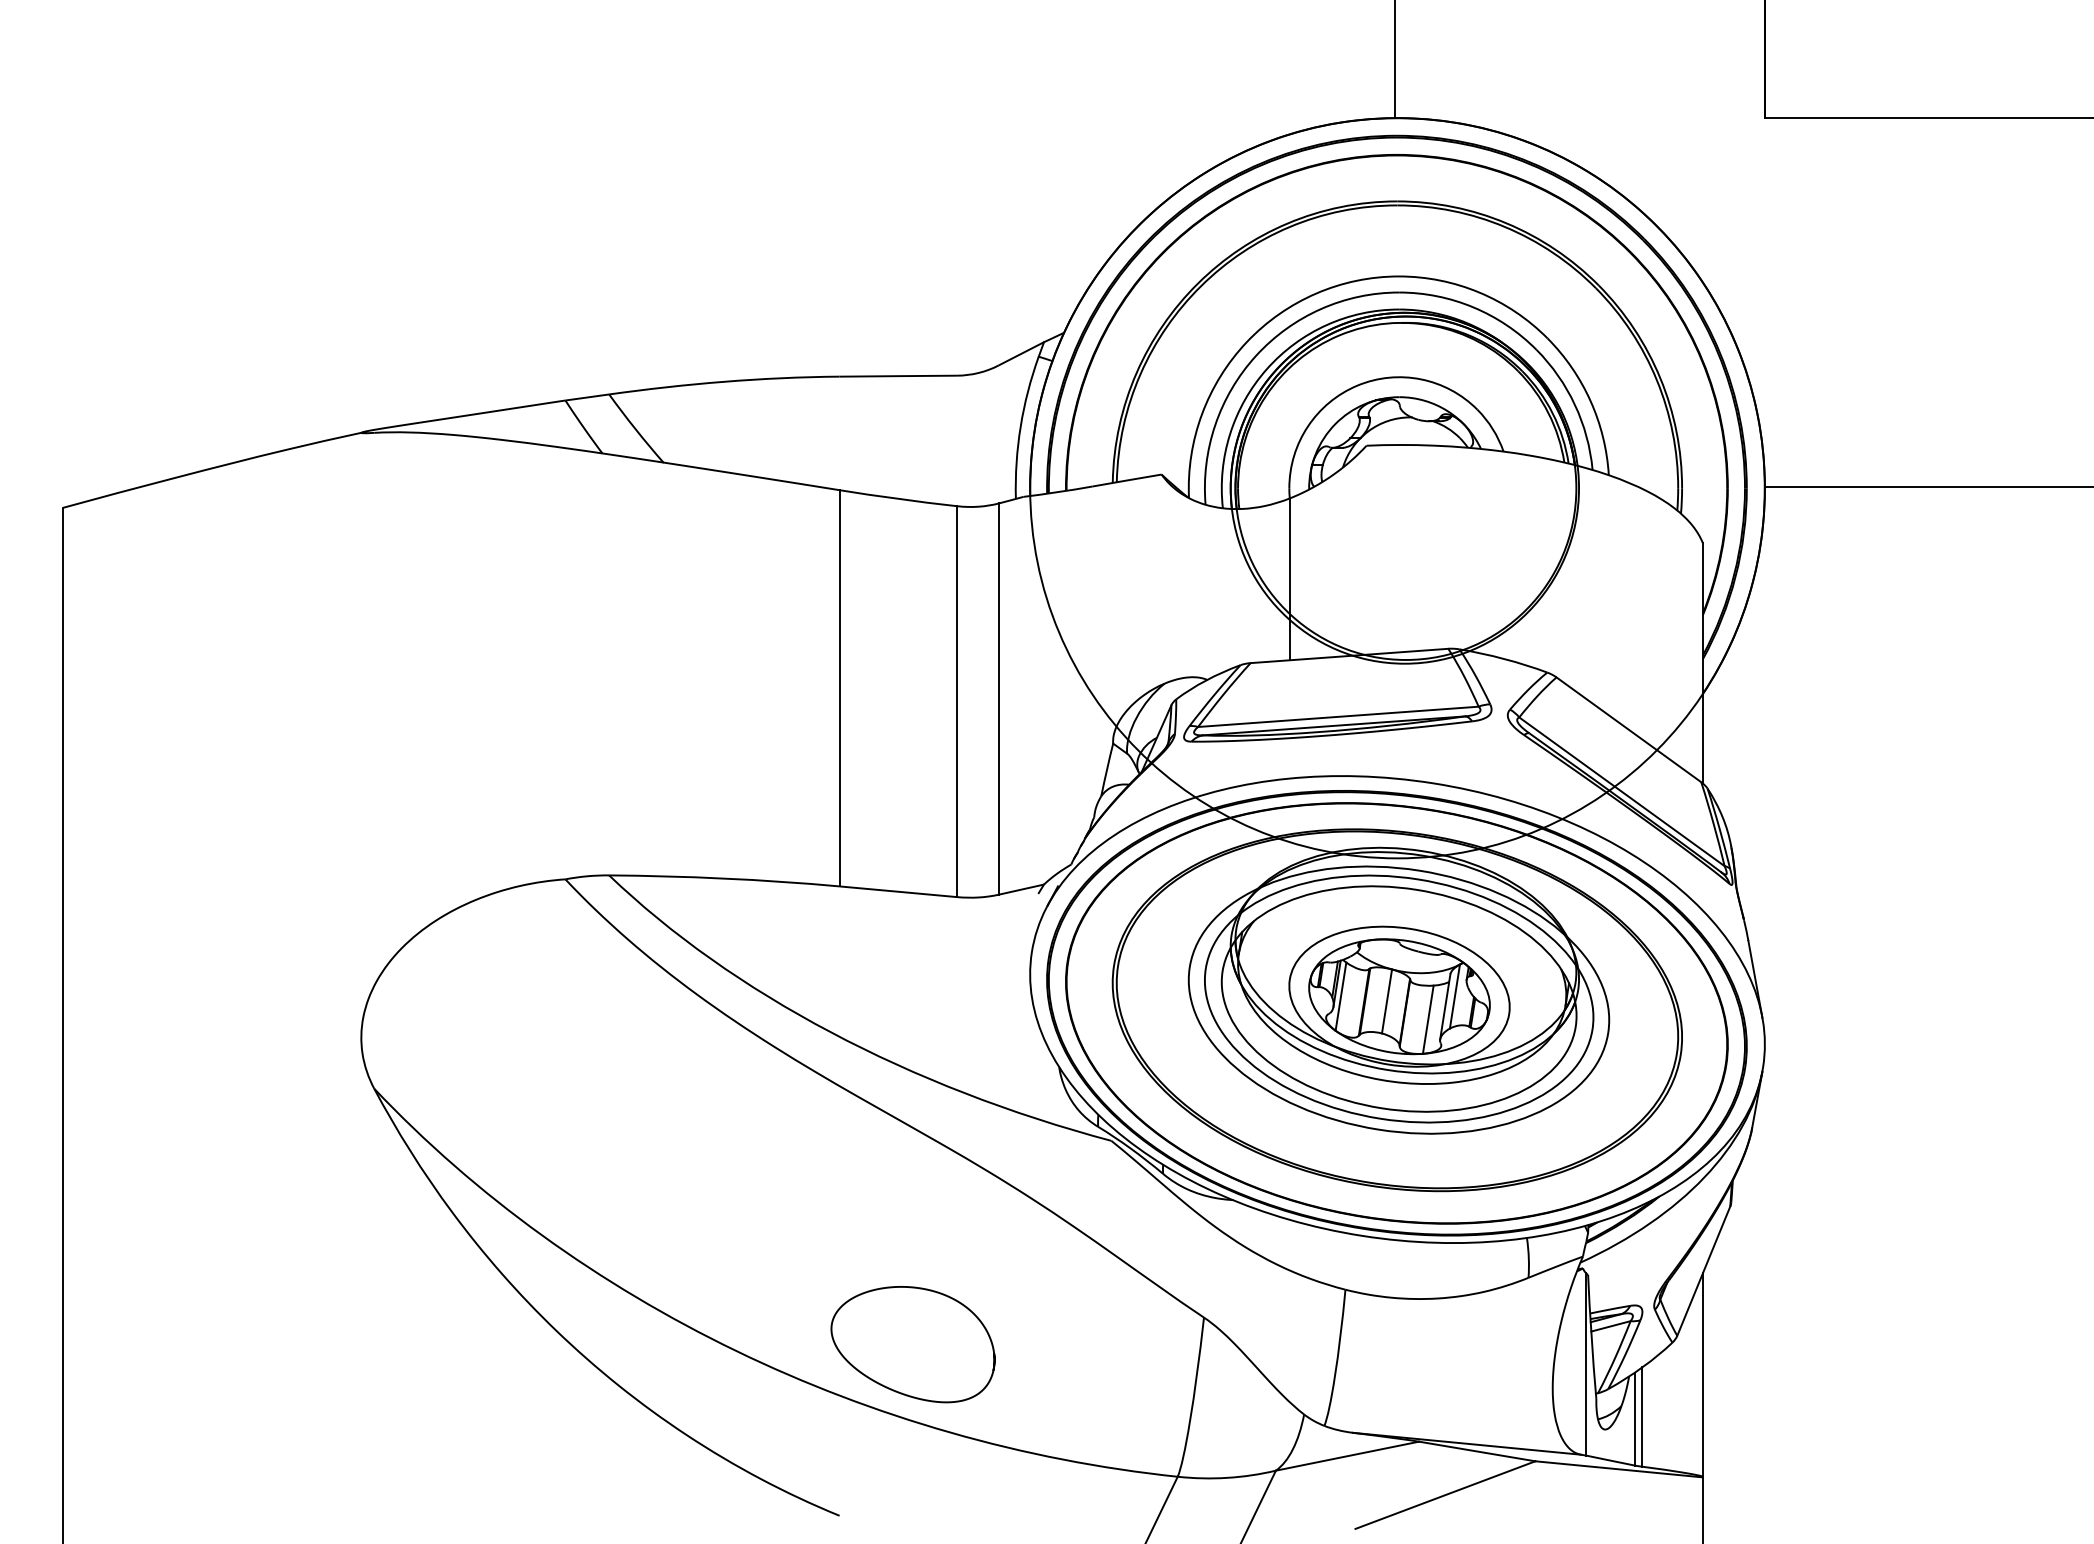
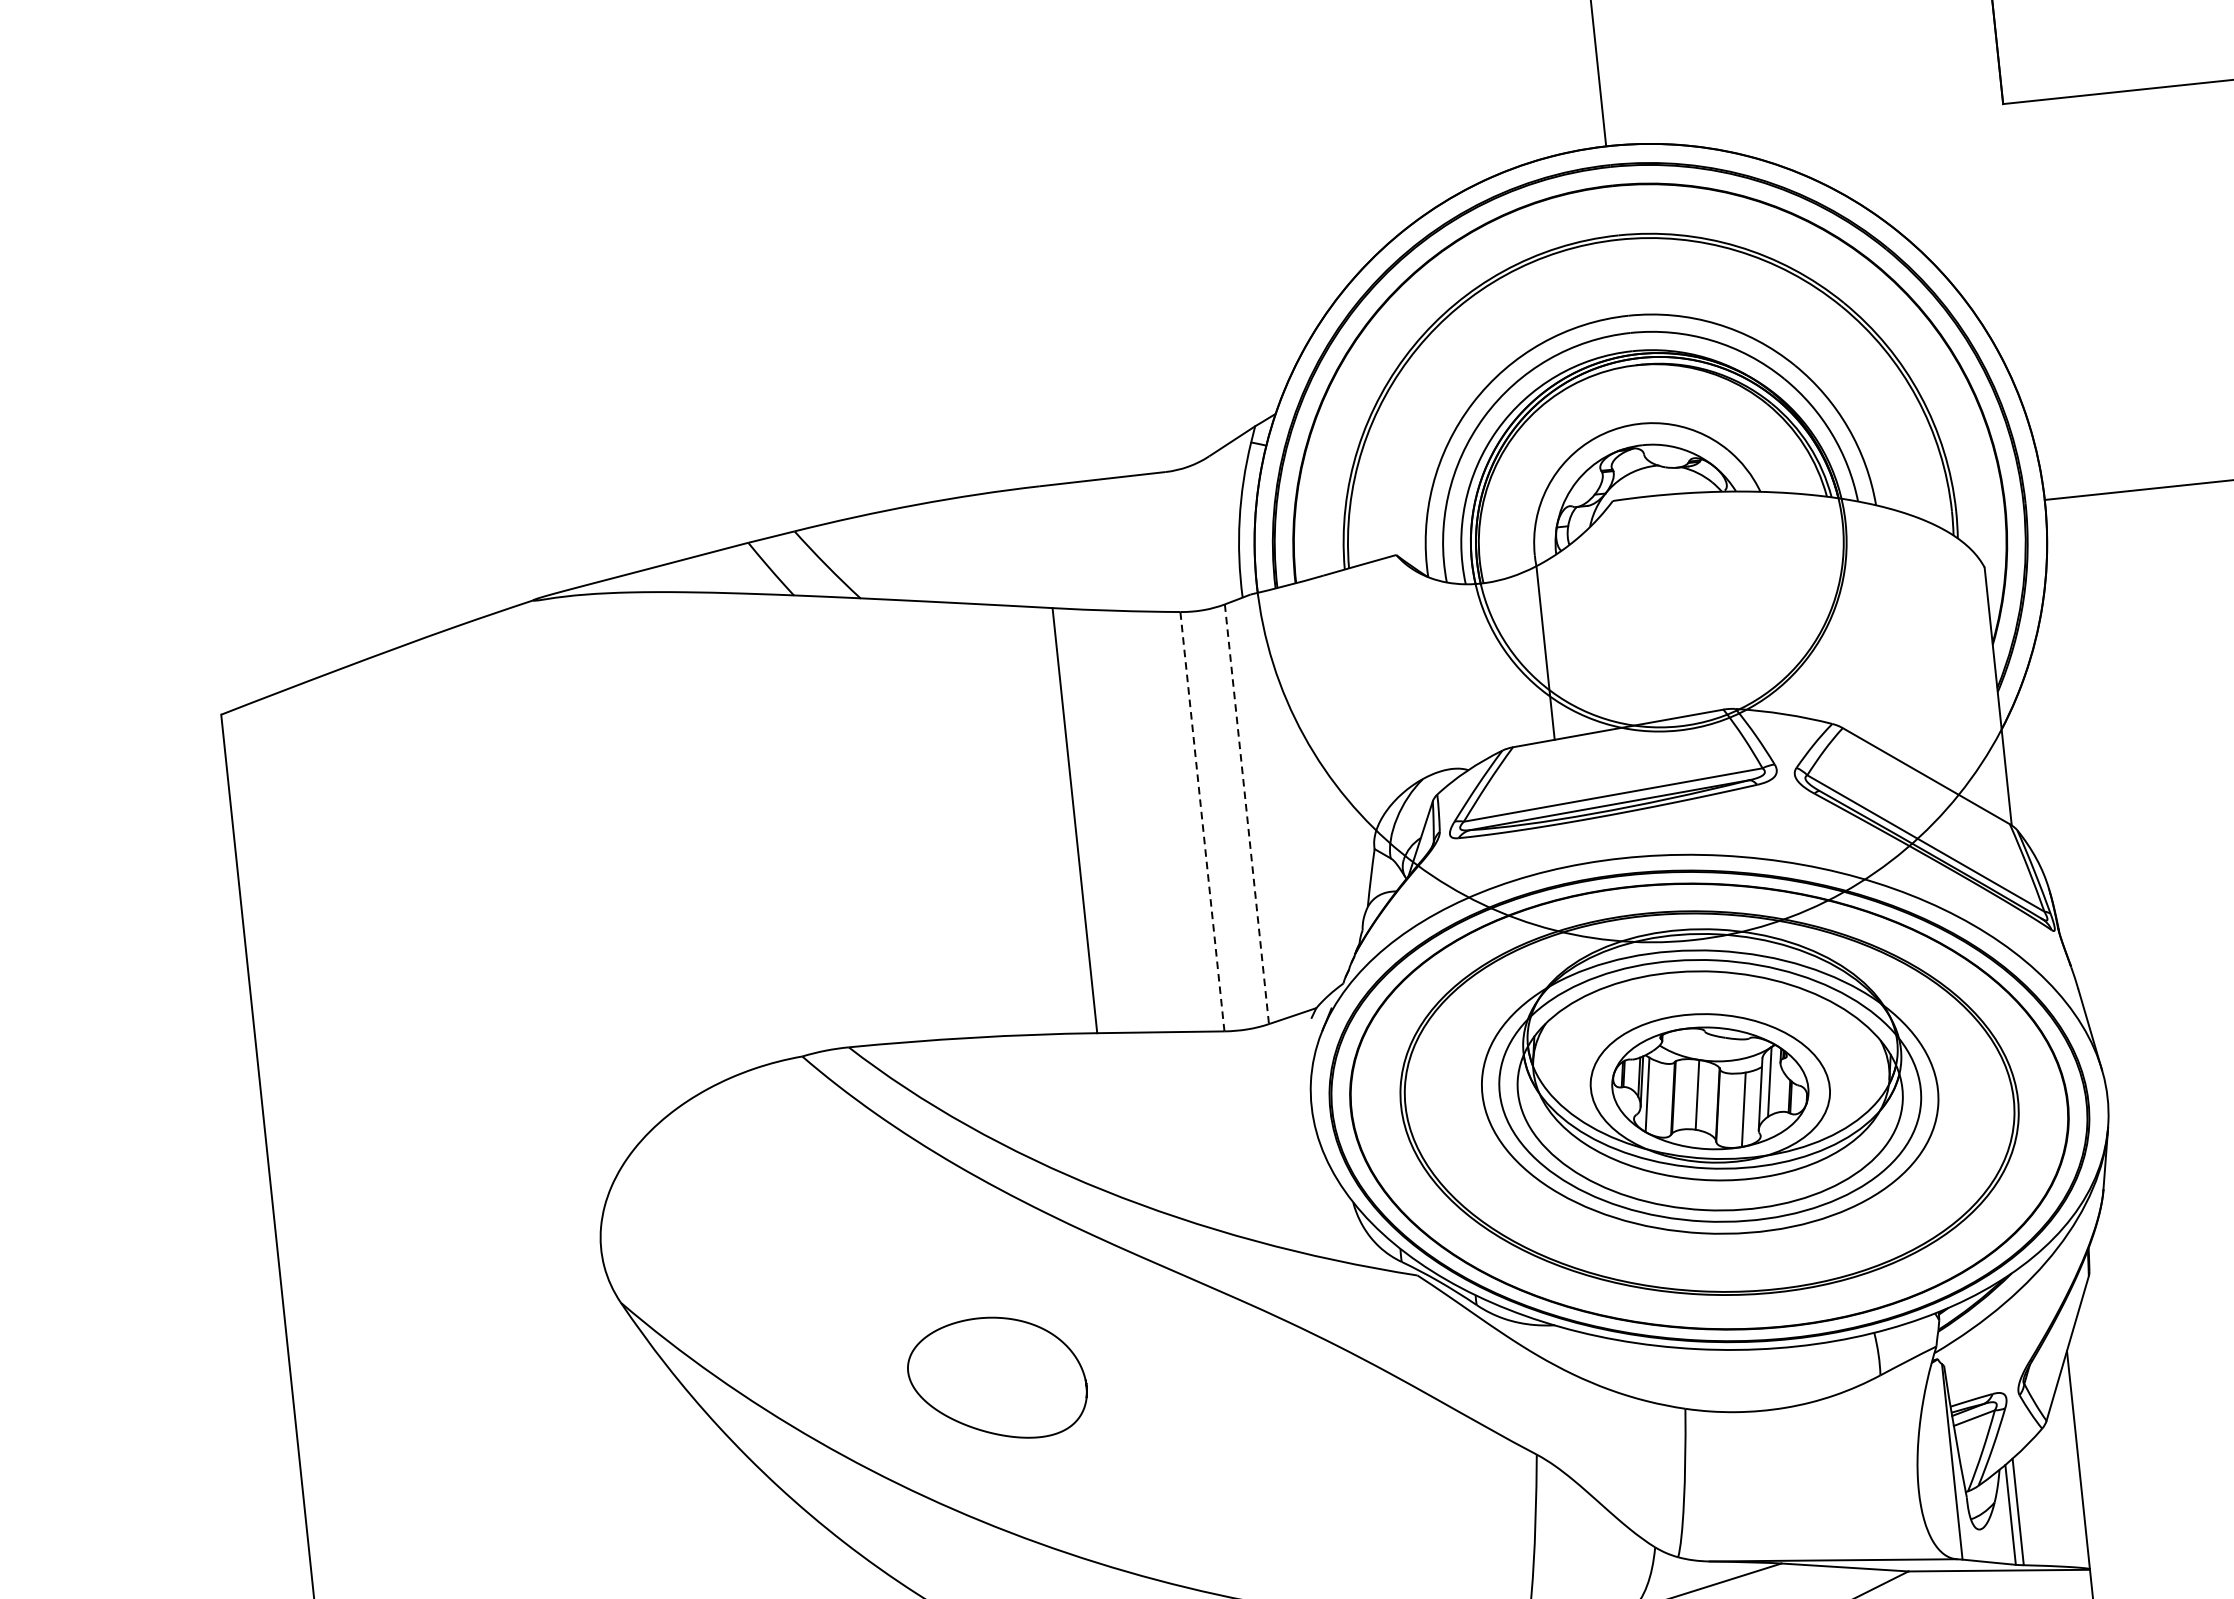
line: (998, 699) -> (1246, 814), solid -> dashed
line: (957, 701) -> (1202, 821), solid -> dashed
curve: (894, 1389) -> (982, 1429), moved

